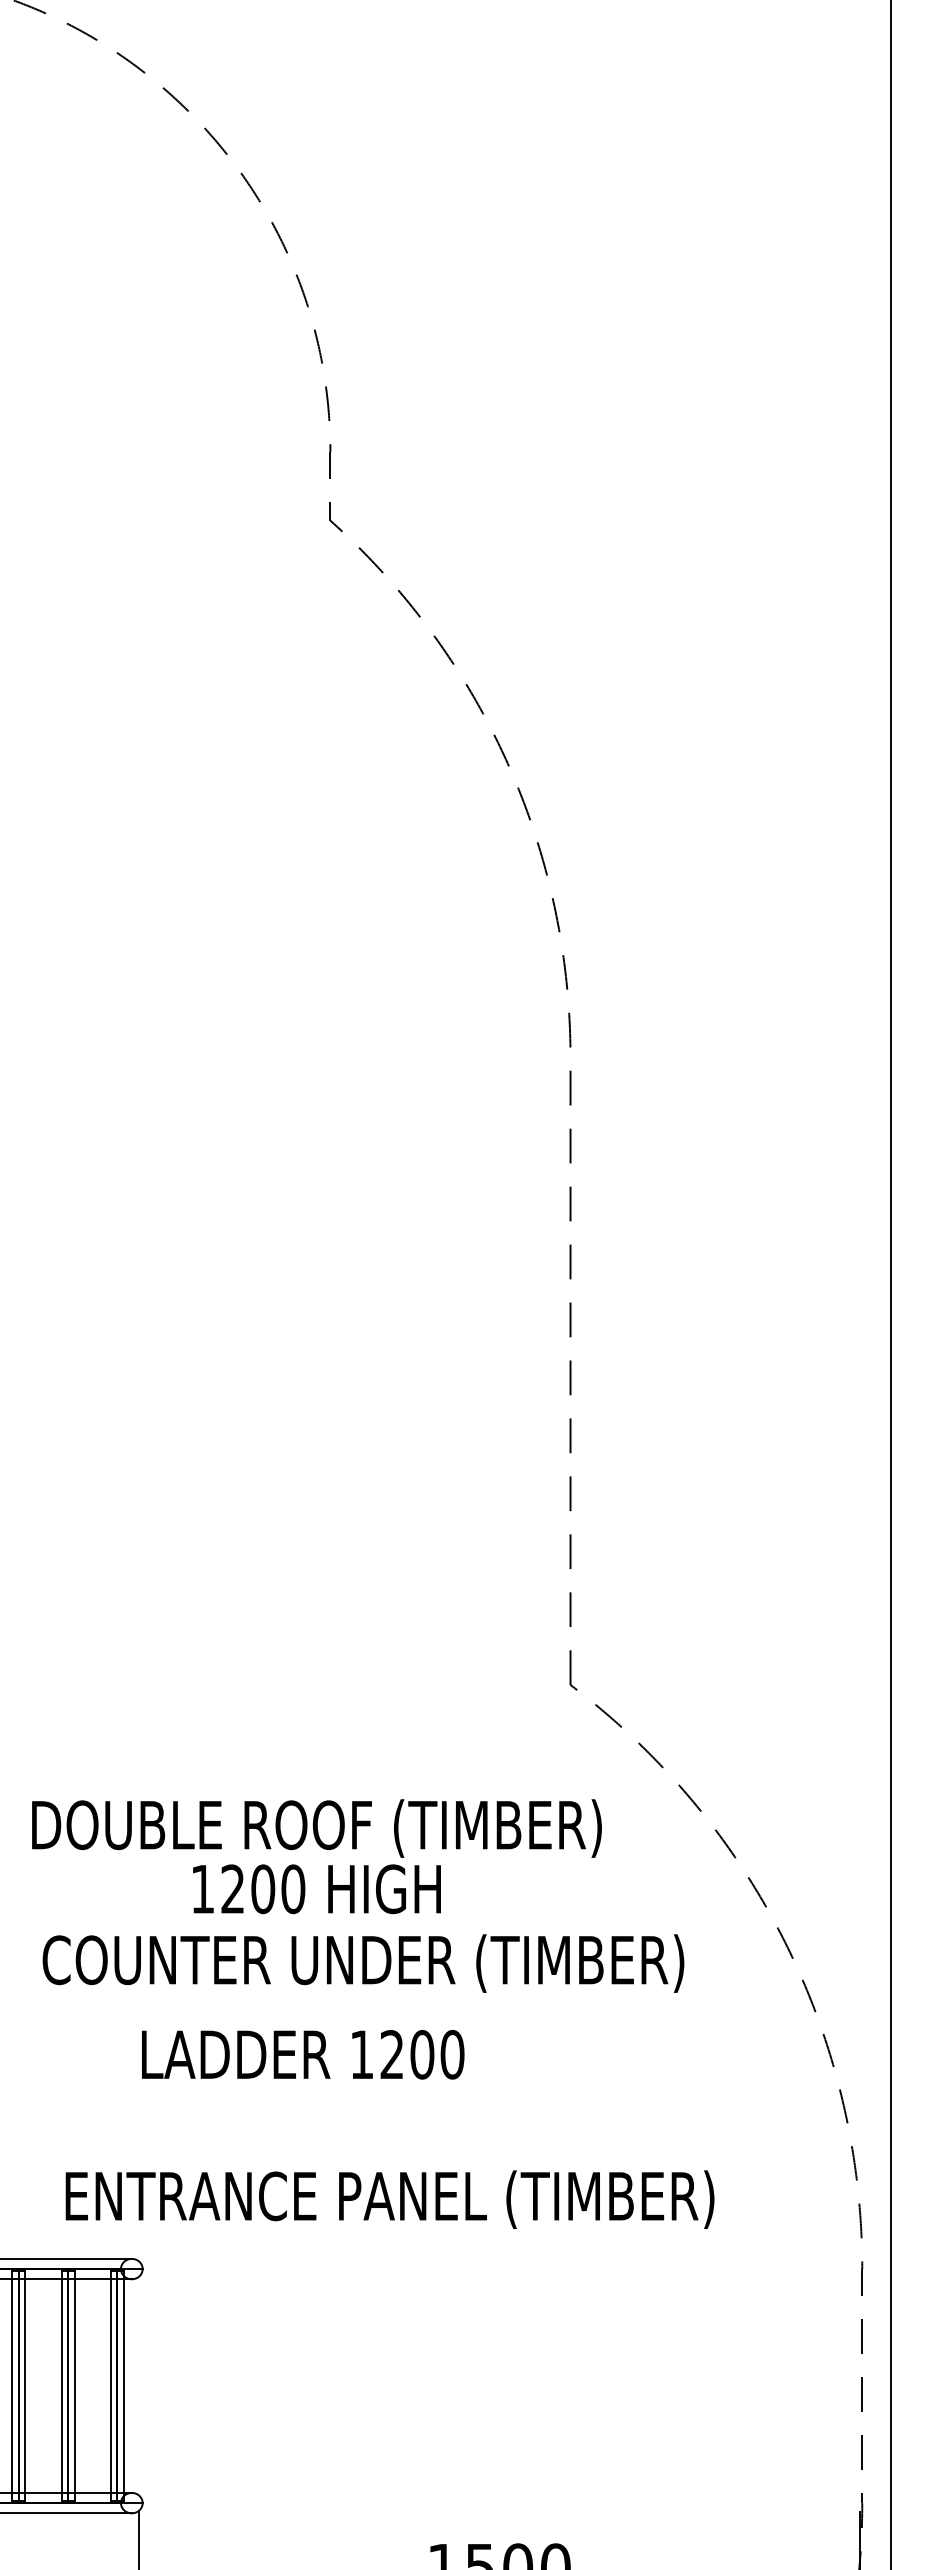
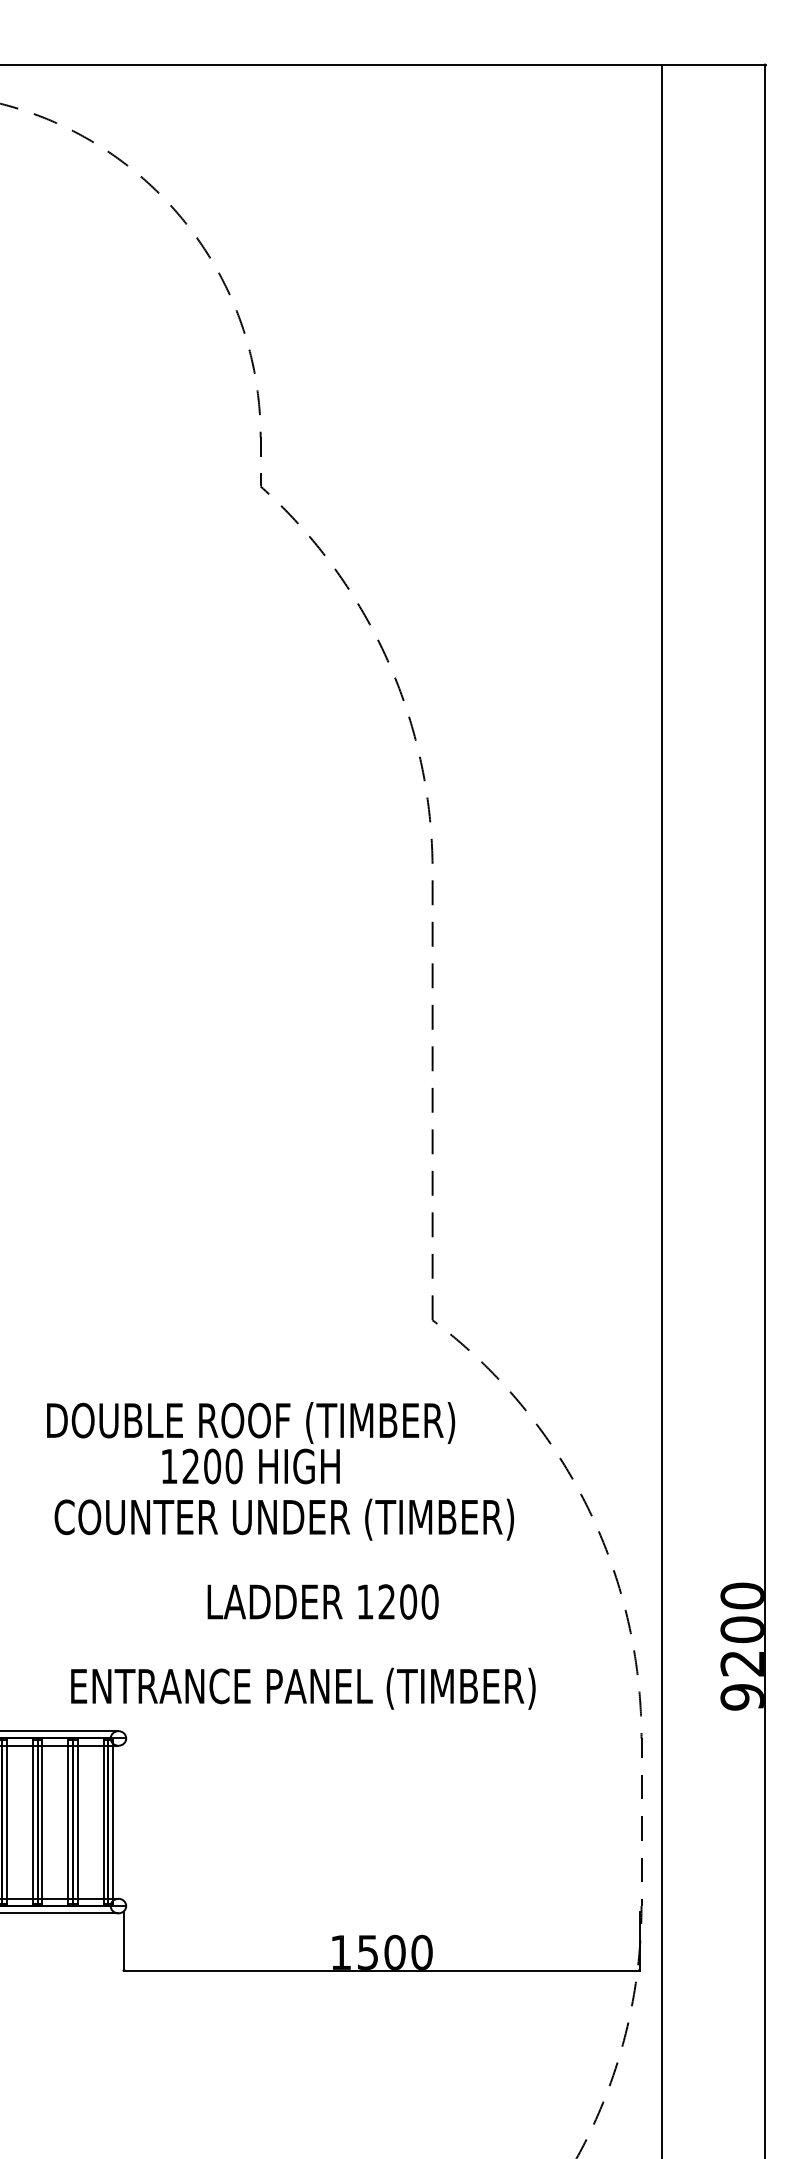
text: (302, 2054) -> (322, 1601), moved

